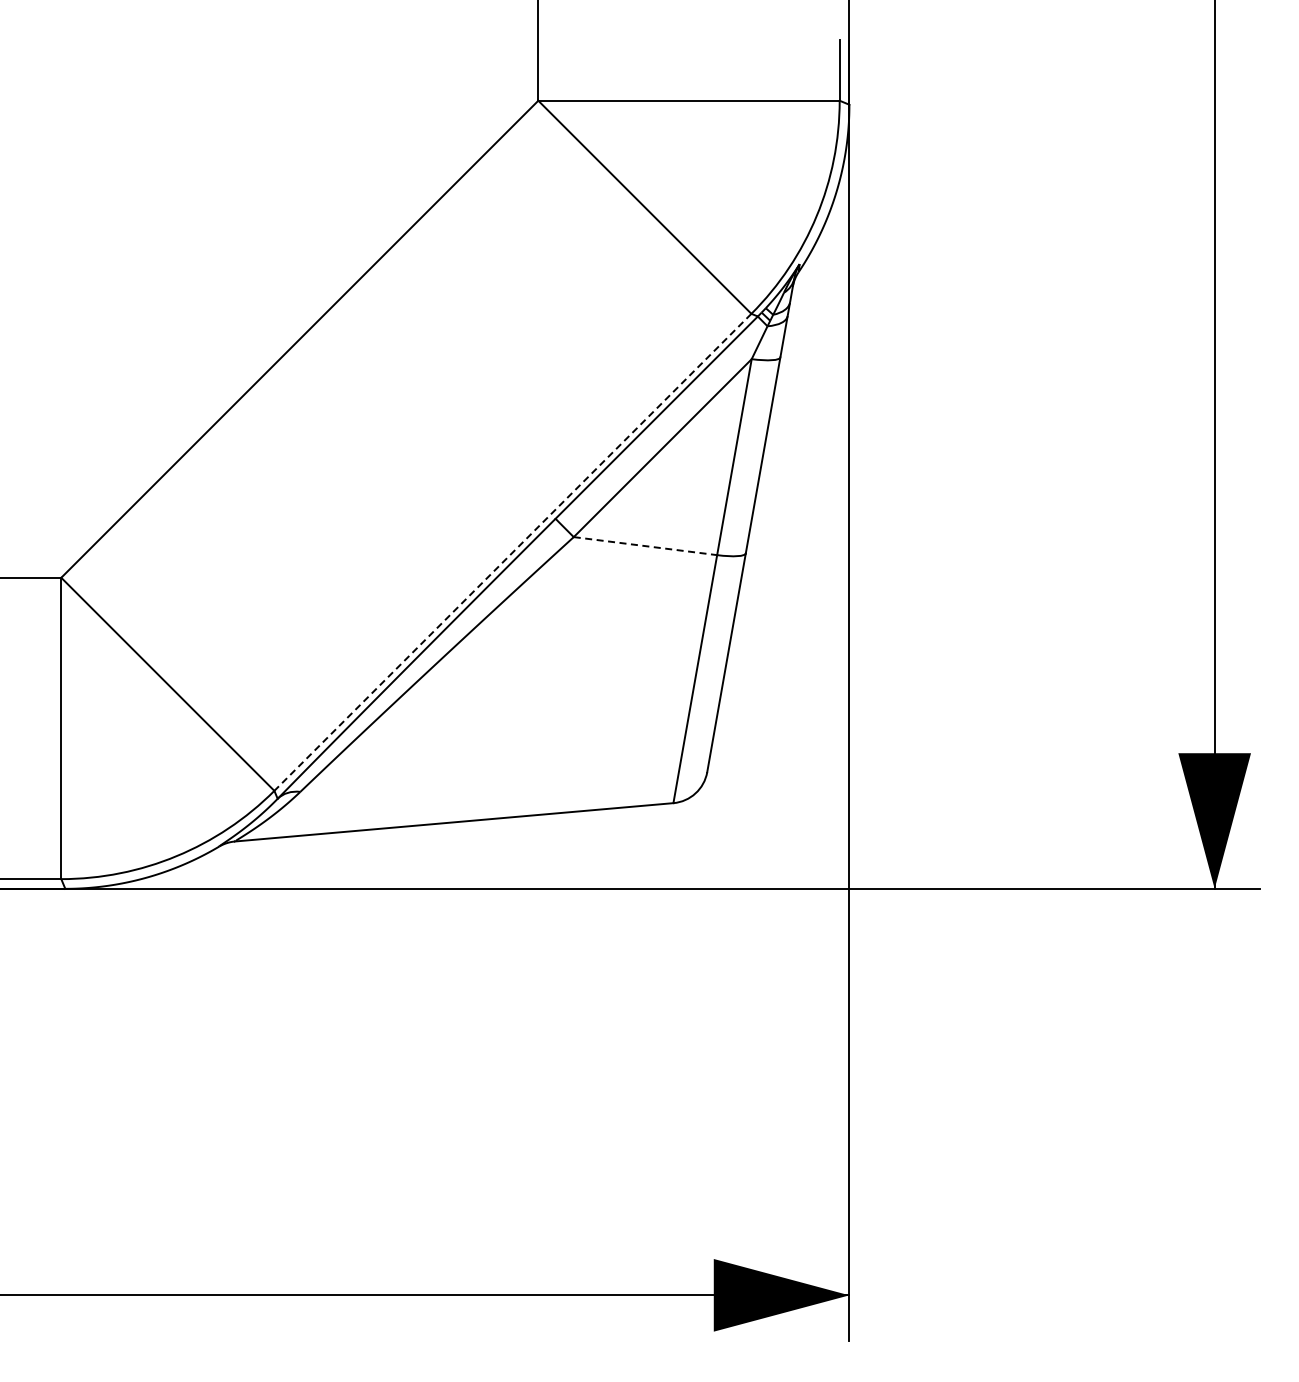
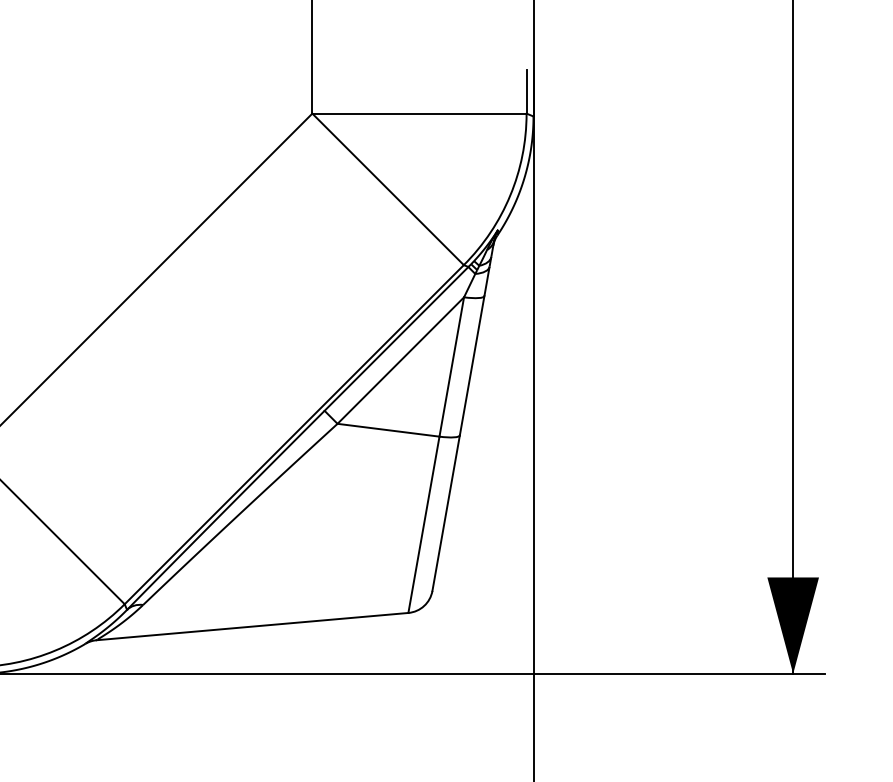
line: (645, 546) -> (388, 430), dashed -> solid
line: (512, 552) -> (293, 434), dashed -> solid

